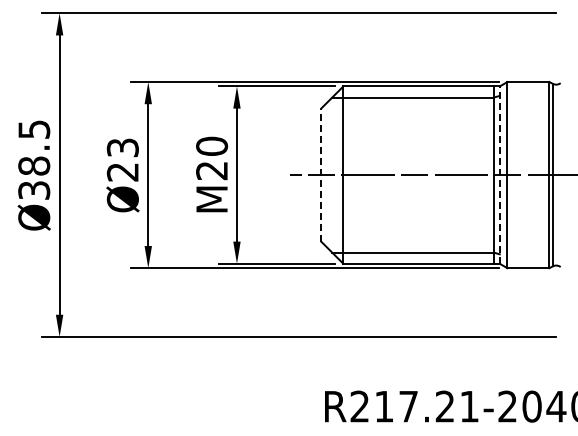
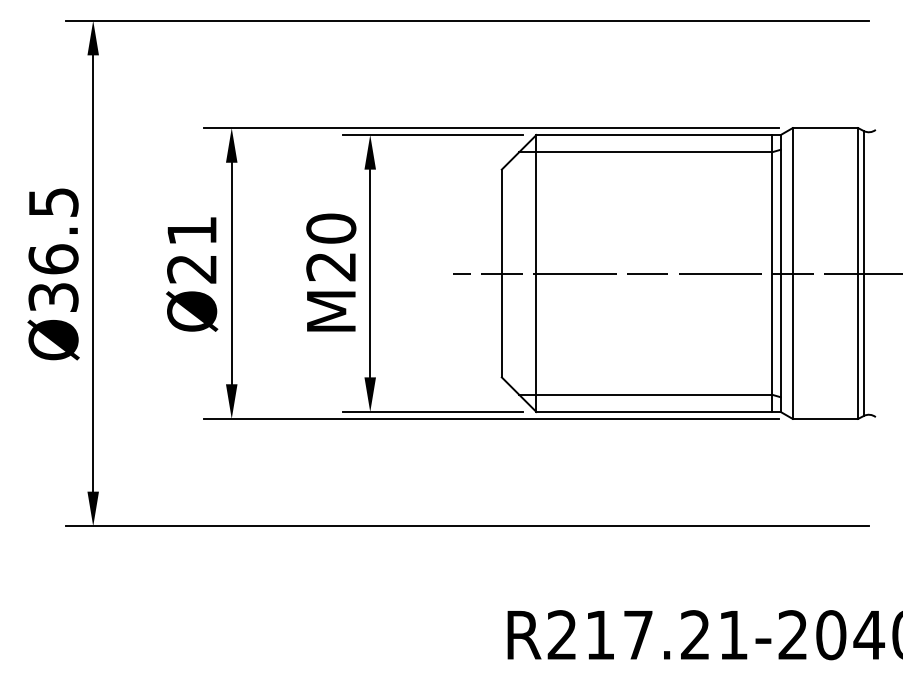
text: (122, 147) -> (191, 230), Ø23 -> Ø21
text: (34, 165) -> (53, 258), Ø38.5 -> Ø36.5
line: (321, 175) -> (502, 274), dashed -> solid
line: (499, 175) -> (780, 274), dashed -> solid

